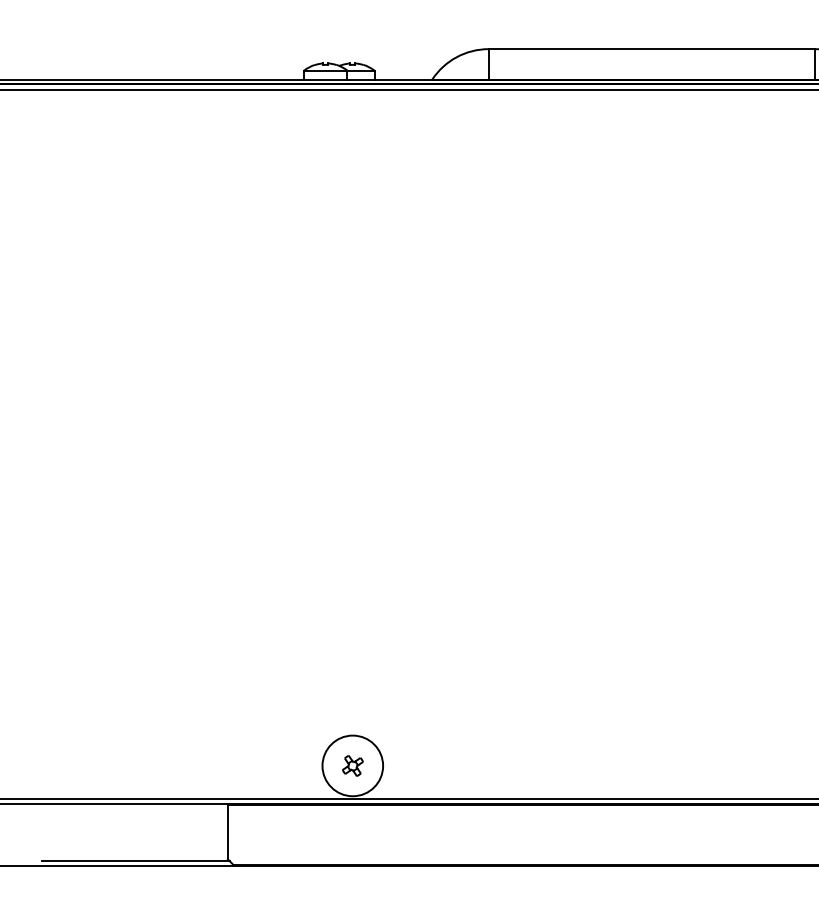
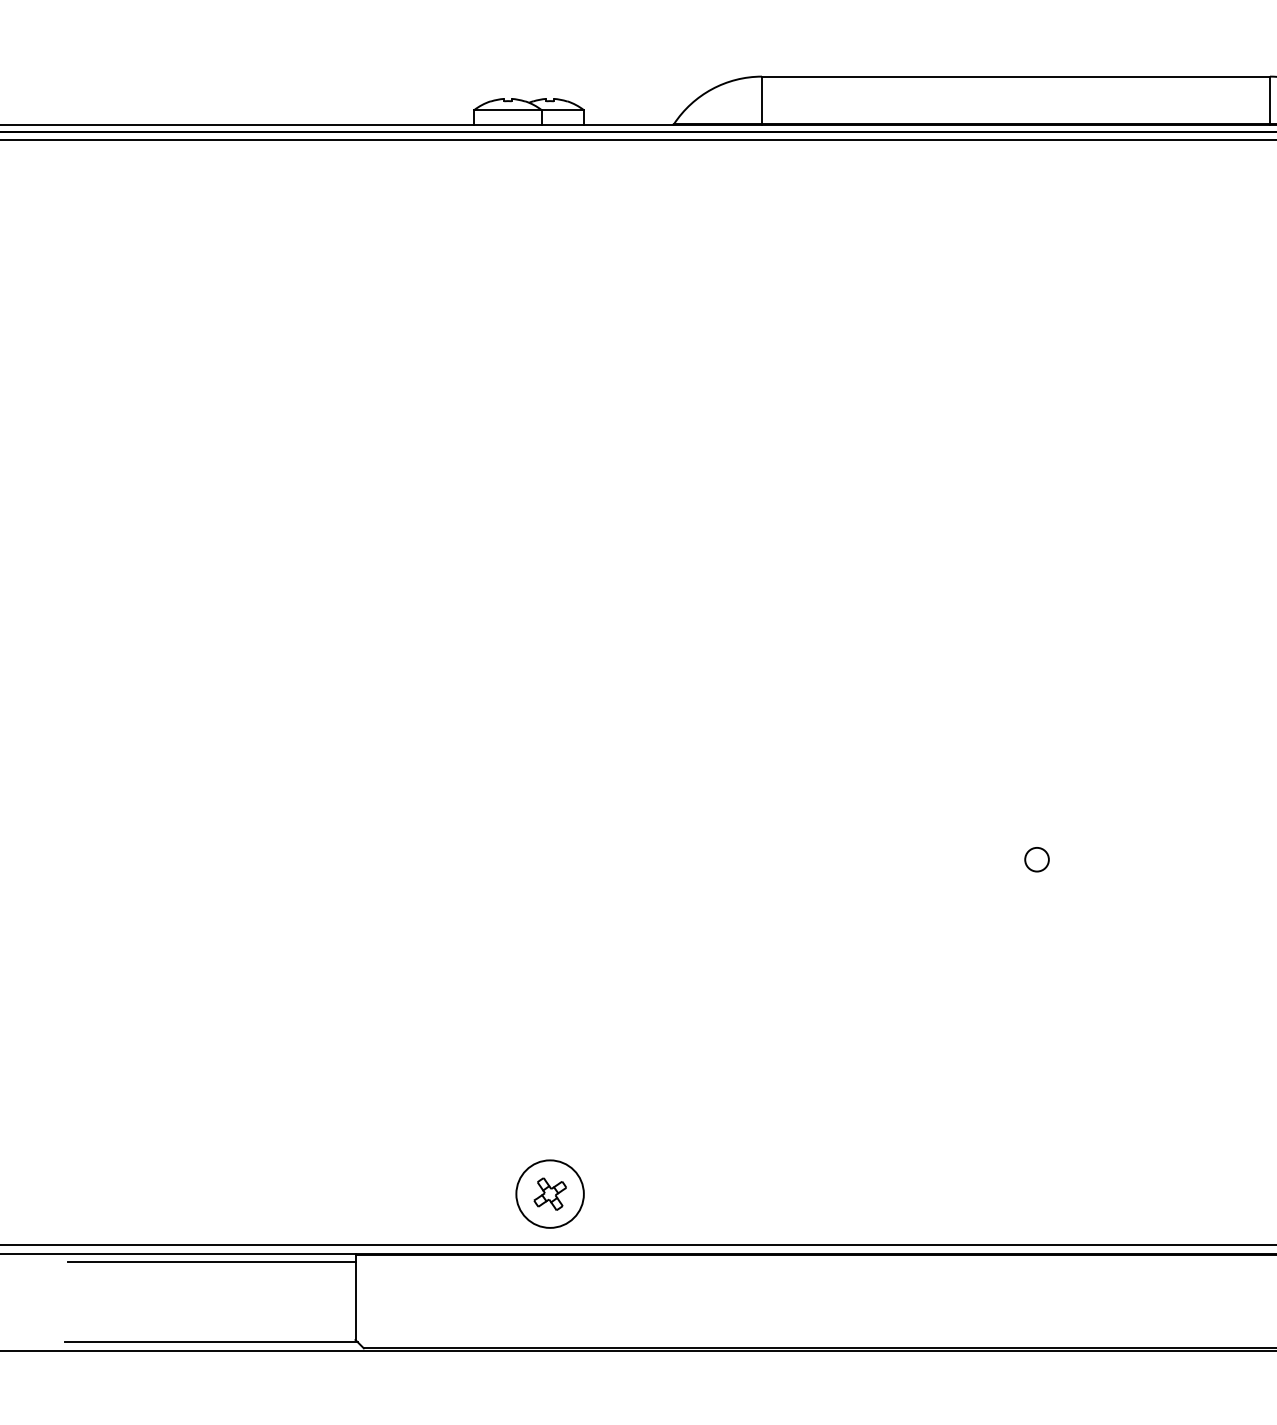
circle: (664, 551) -> (1036, 859), added
circle: (352, 765) -> (549, 1193), size x0.71
line: (135, 809) -> (211, 1262), added

